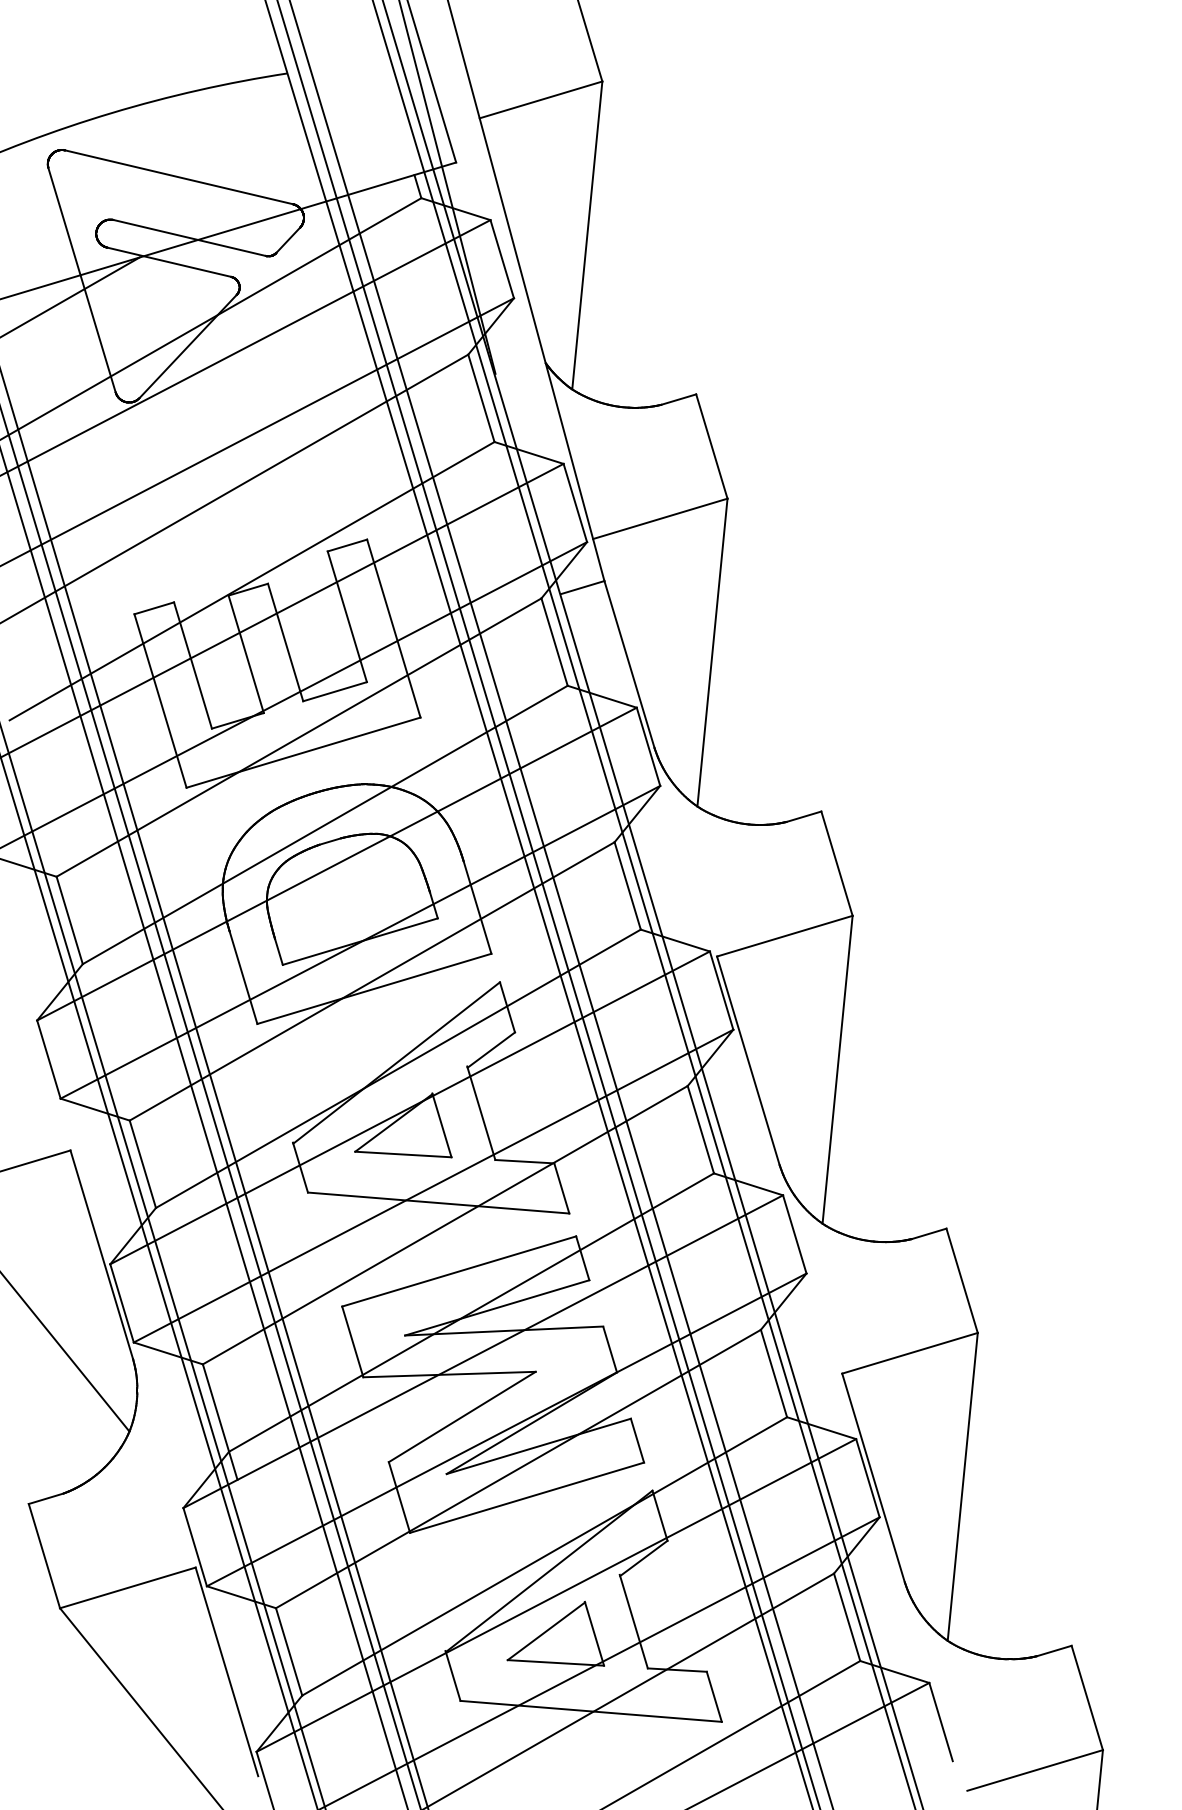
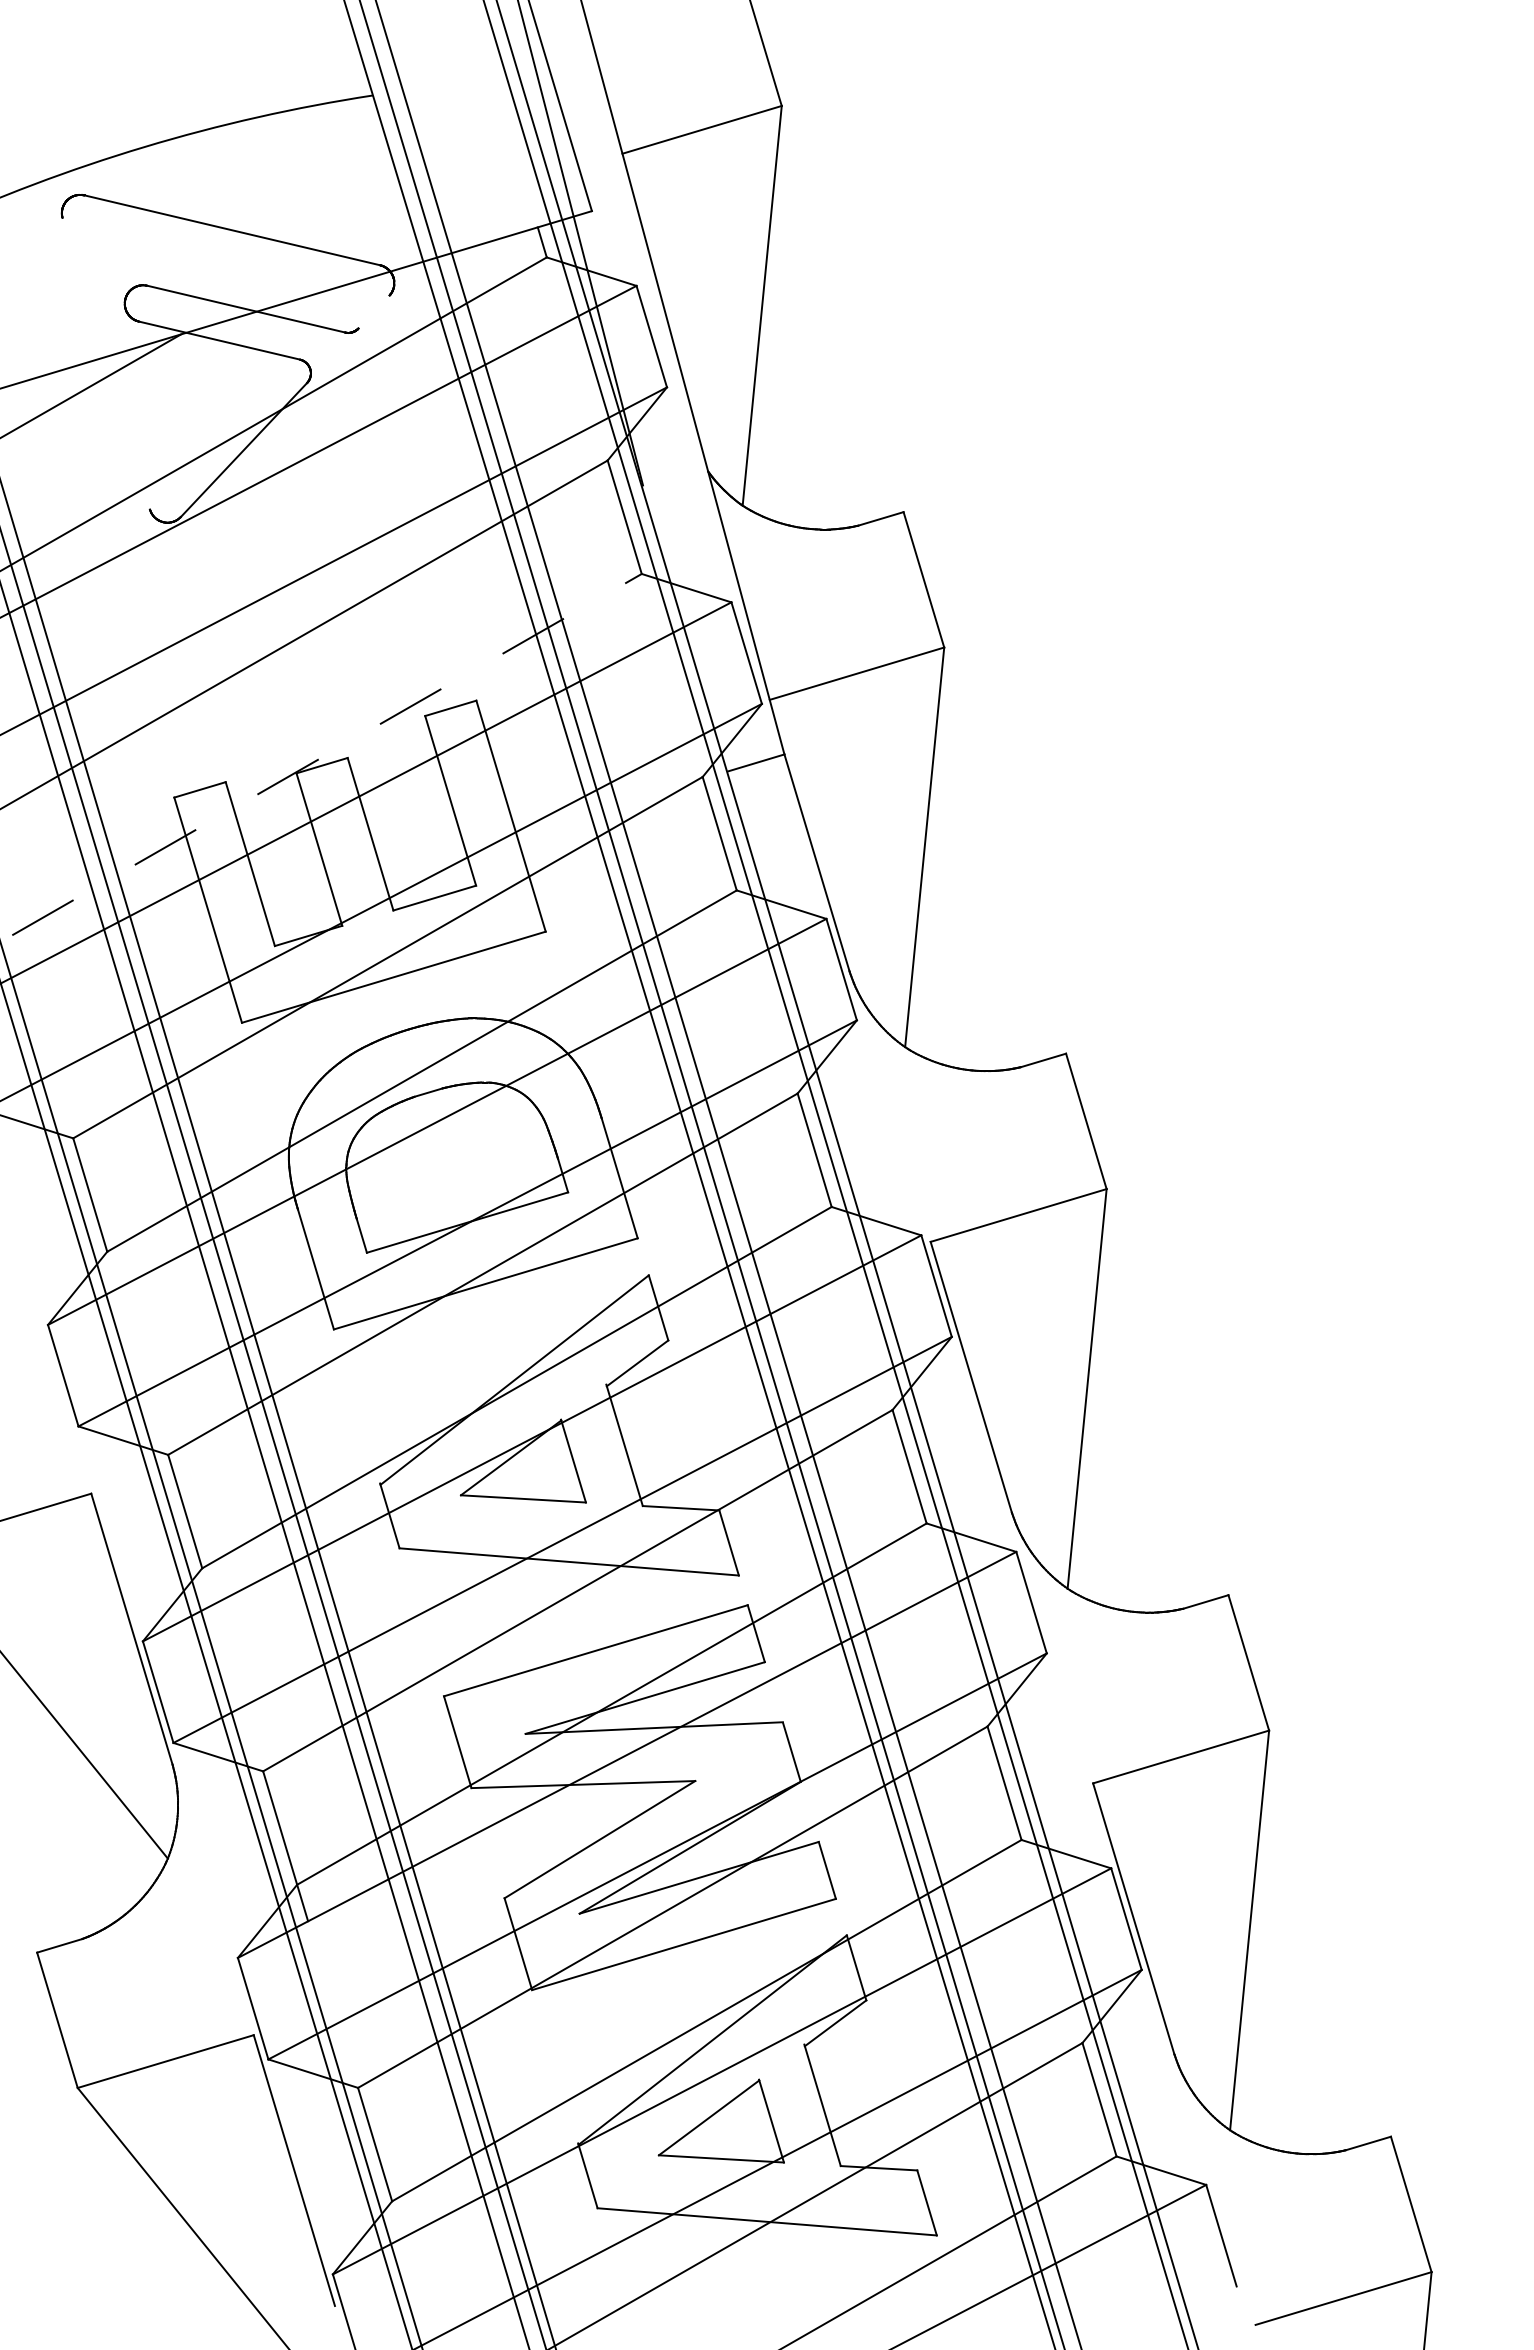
line: (287, 239) -> (373, 311), removed
line: (81, 279) -> (105, 363), removed
line: (252, 581) -> (327, 754), solid -> dashed

